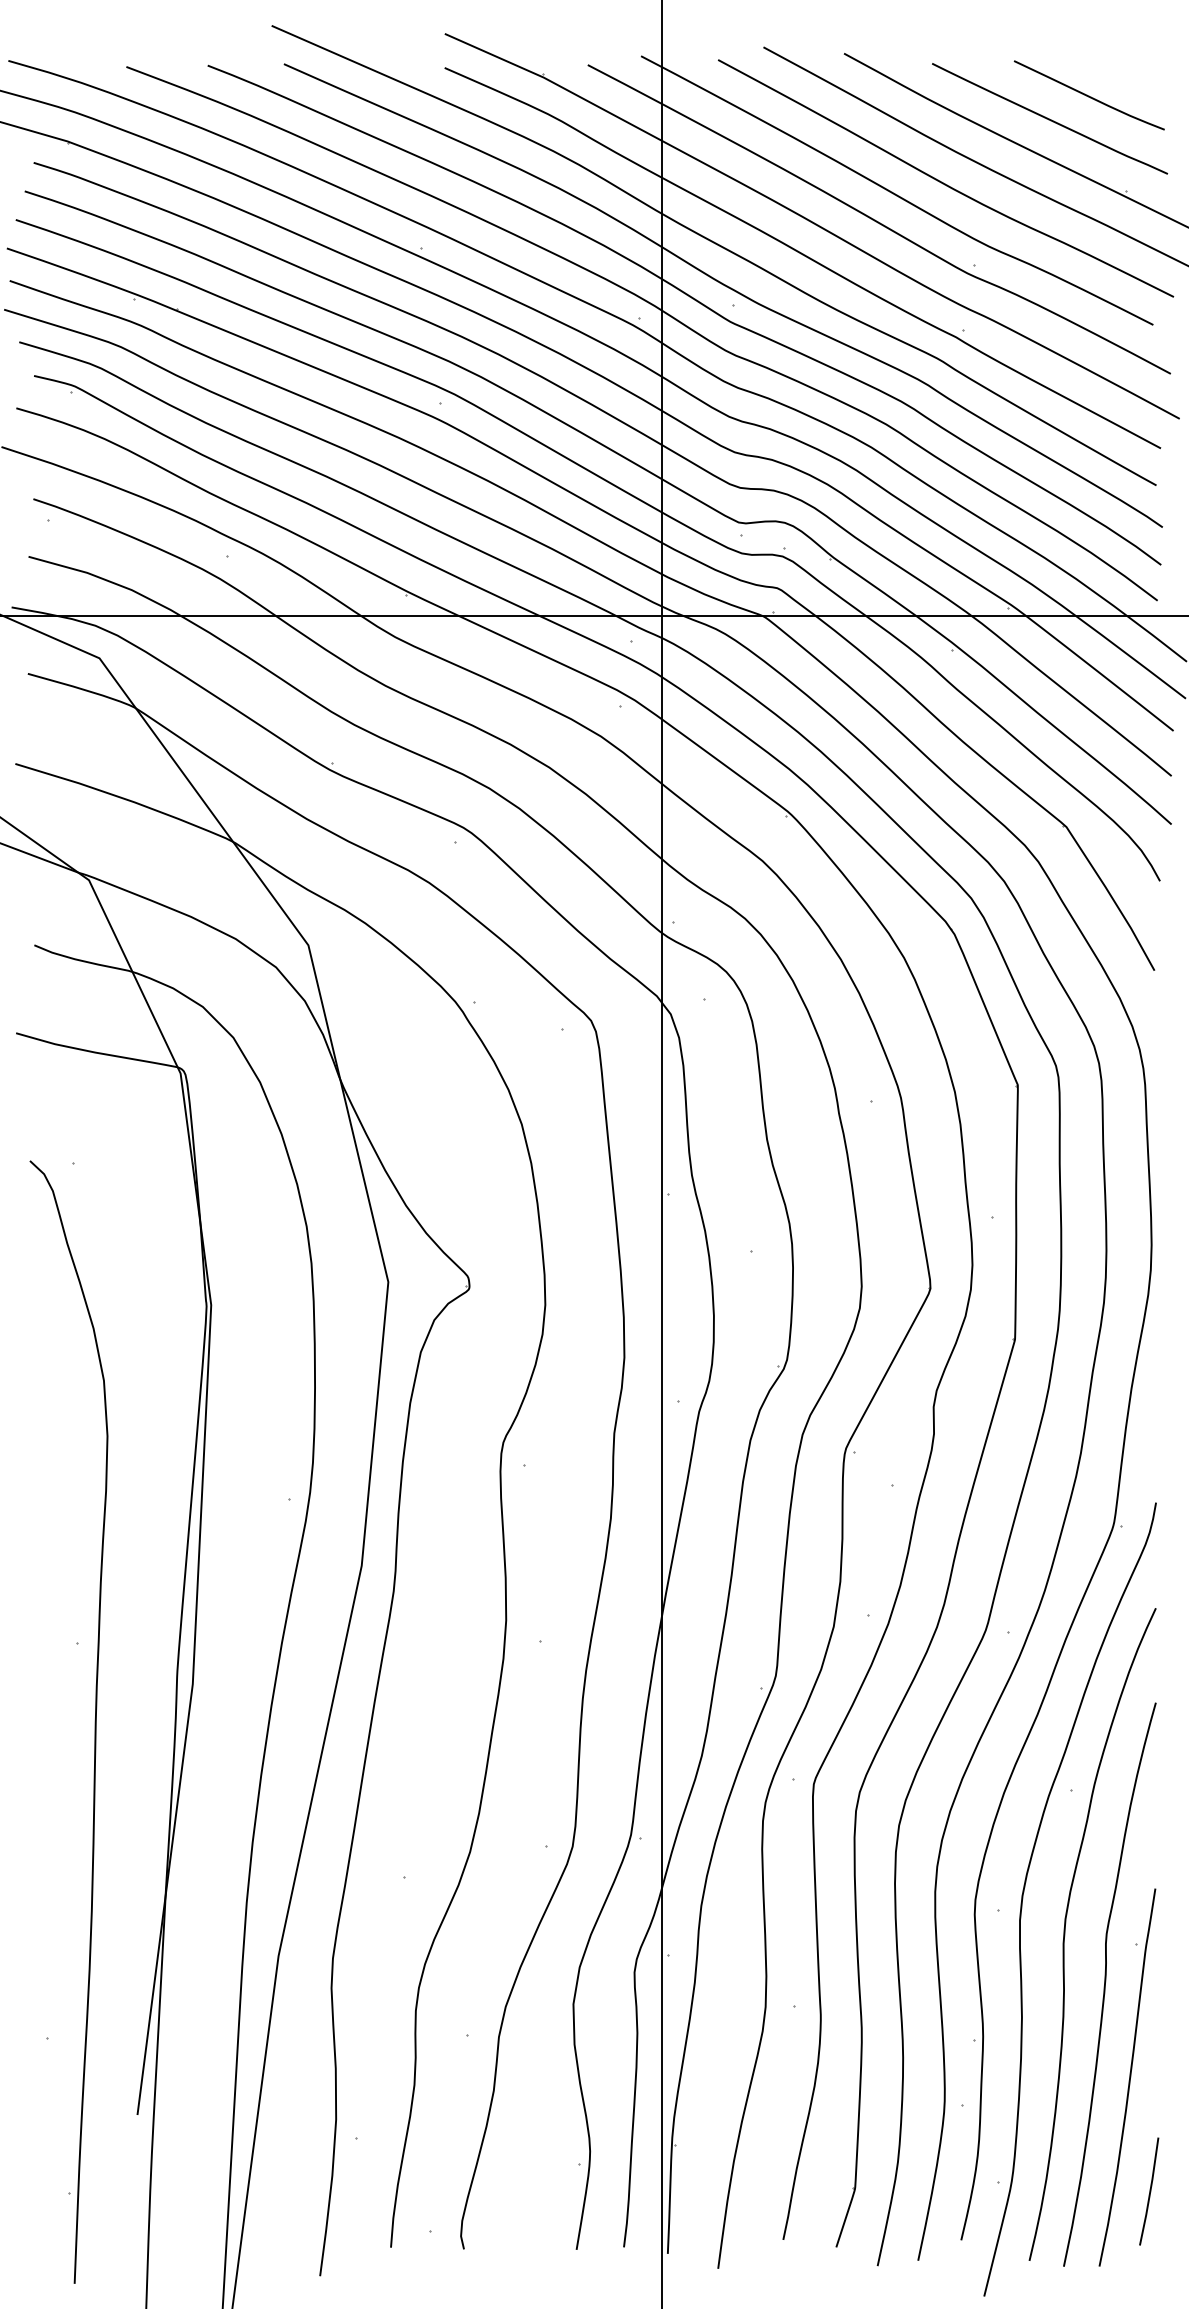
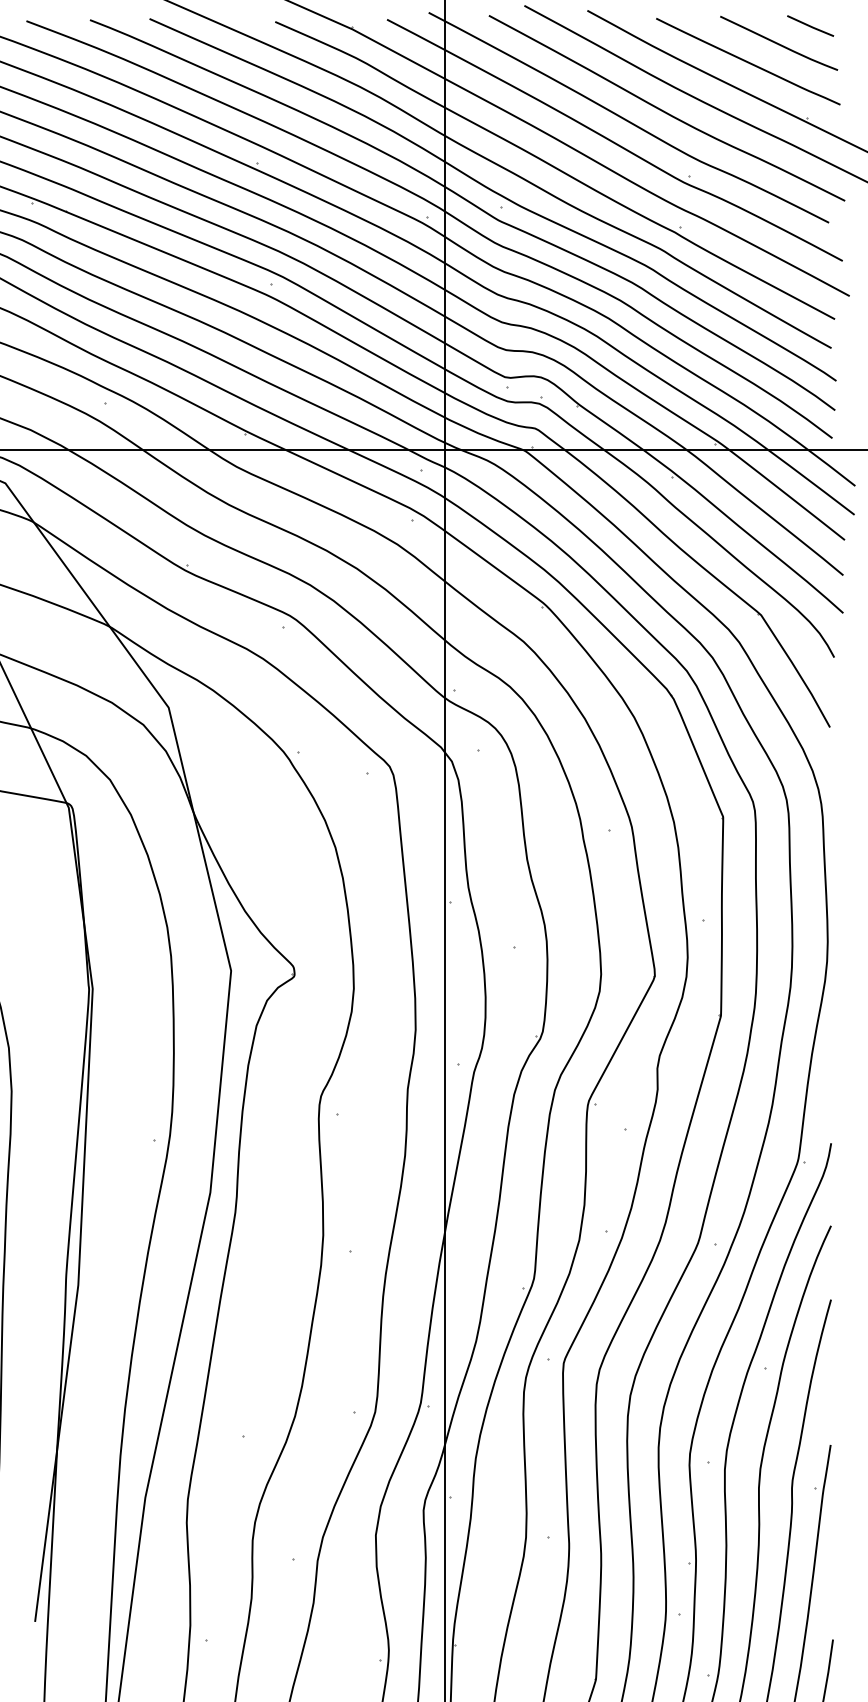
line: (1129, 72) -> (810, 25), added

